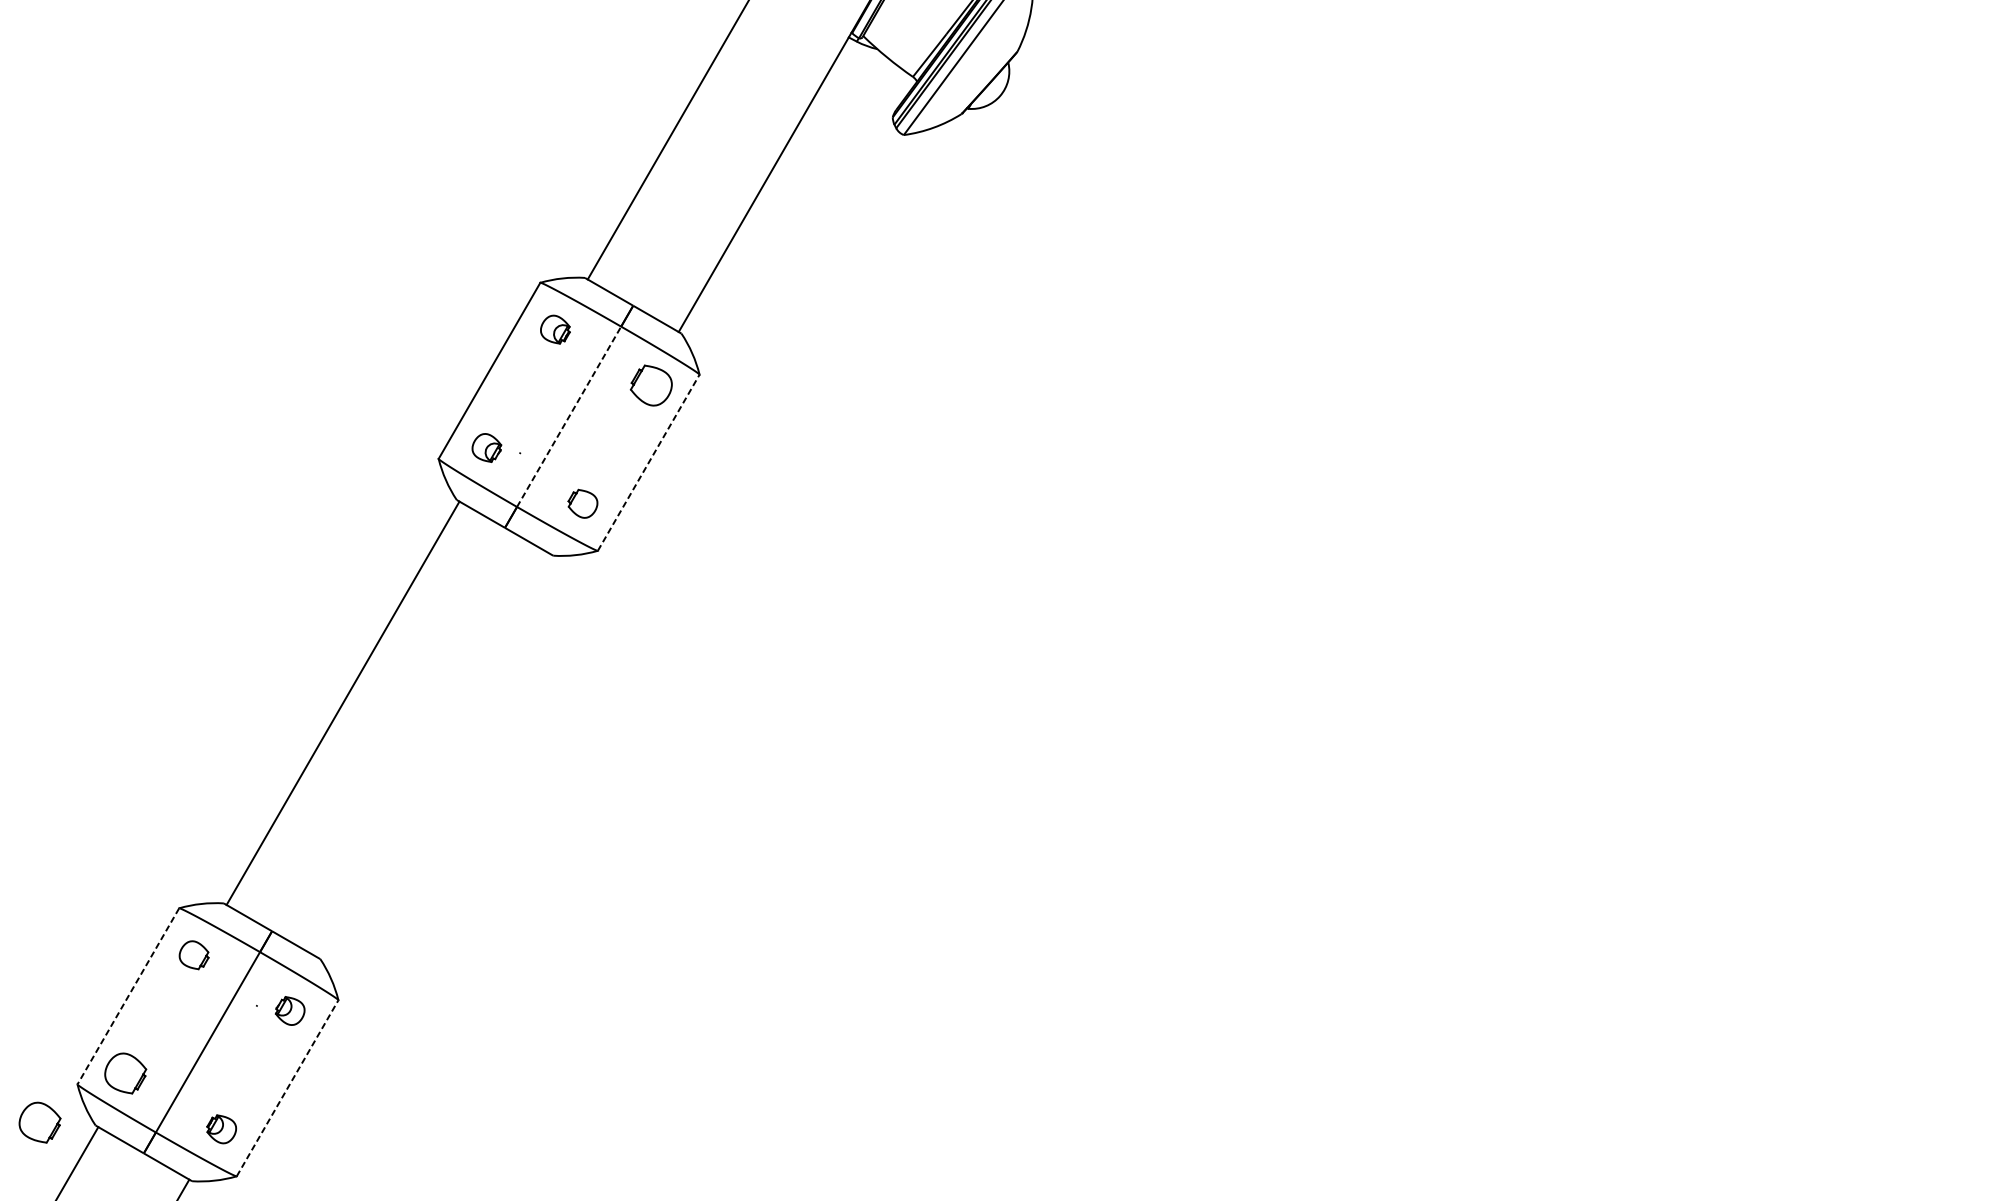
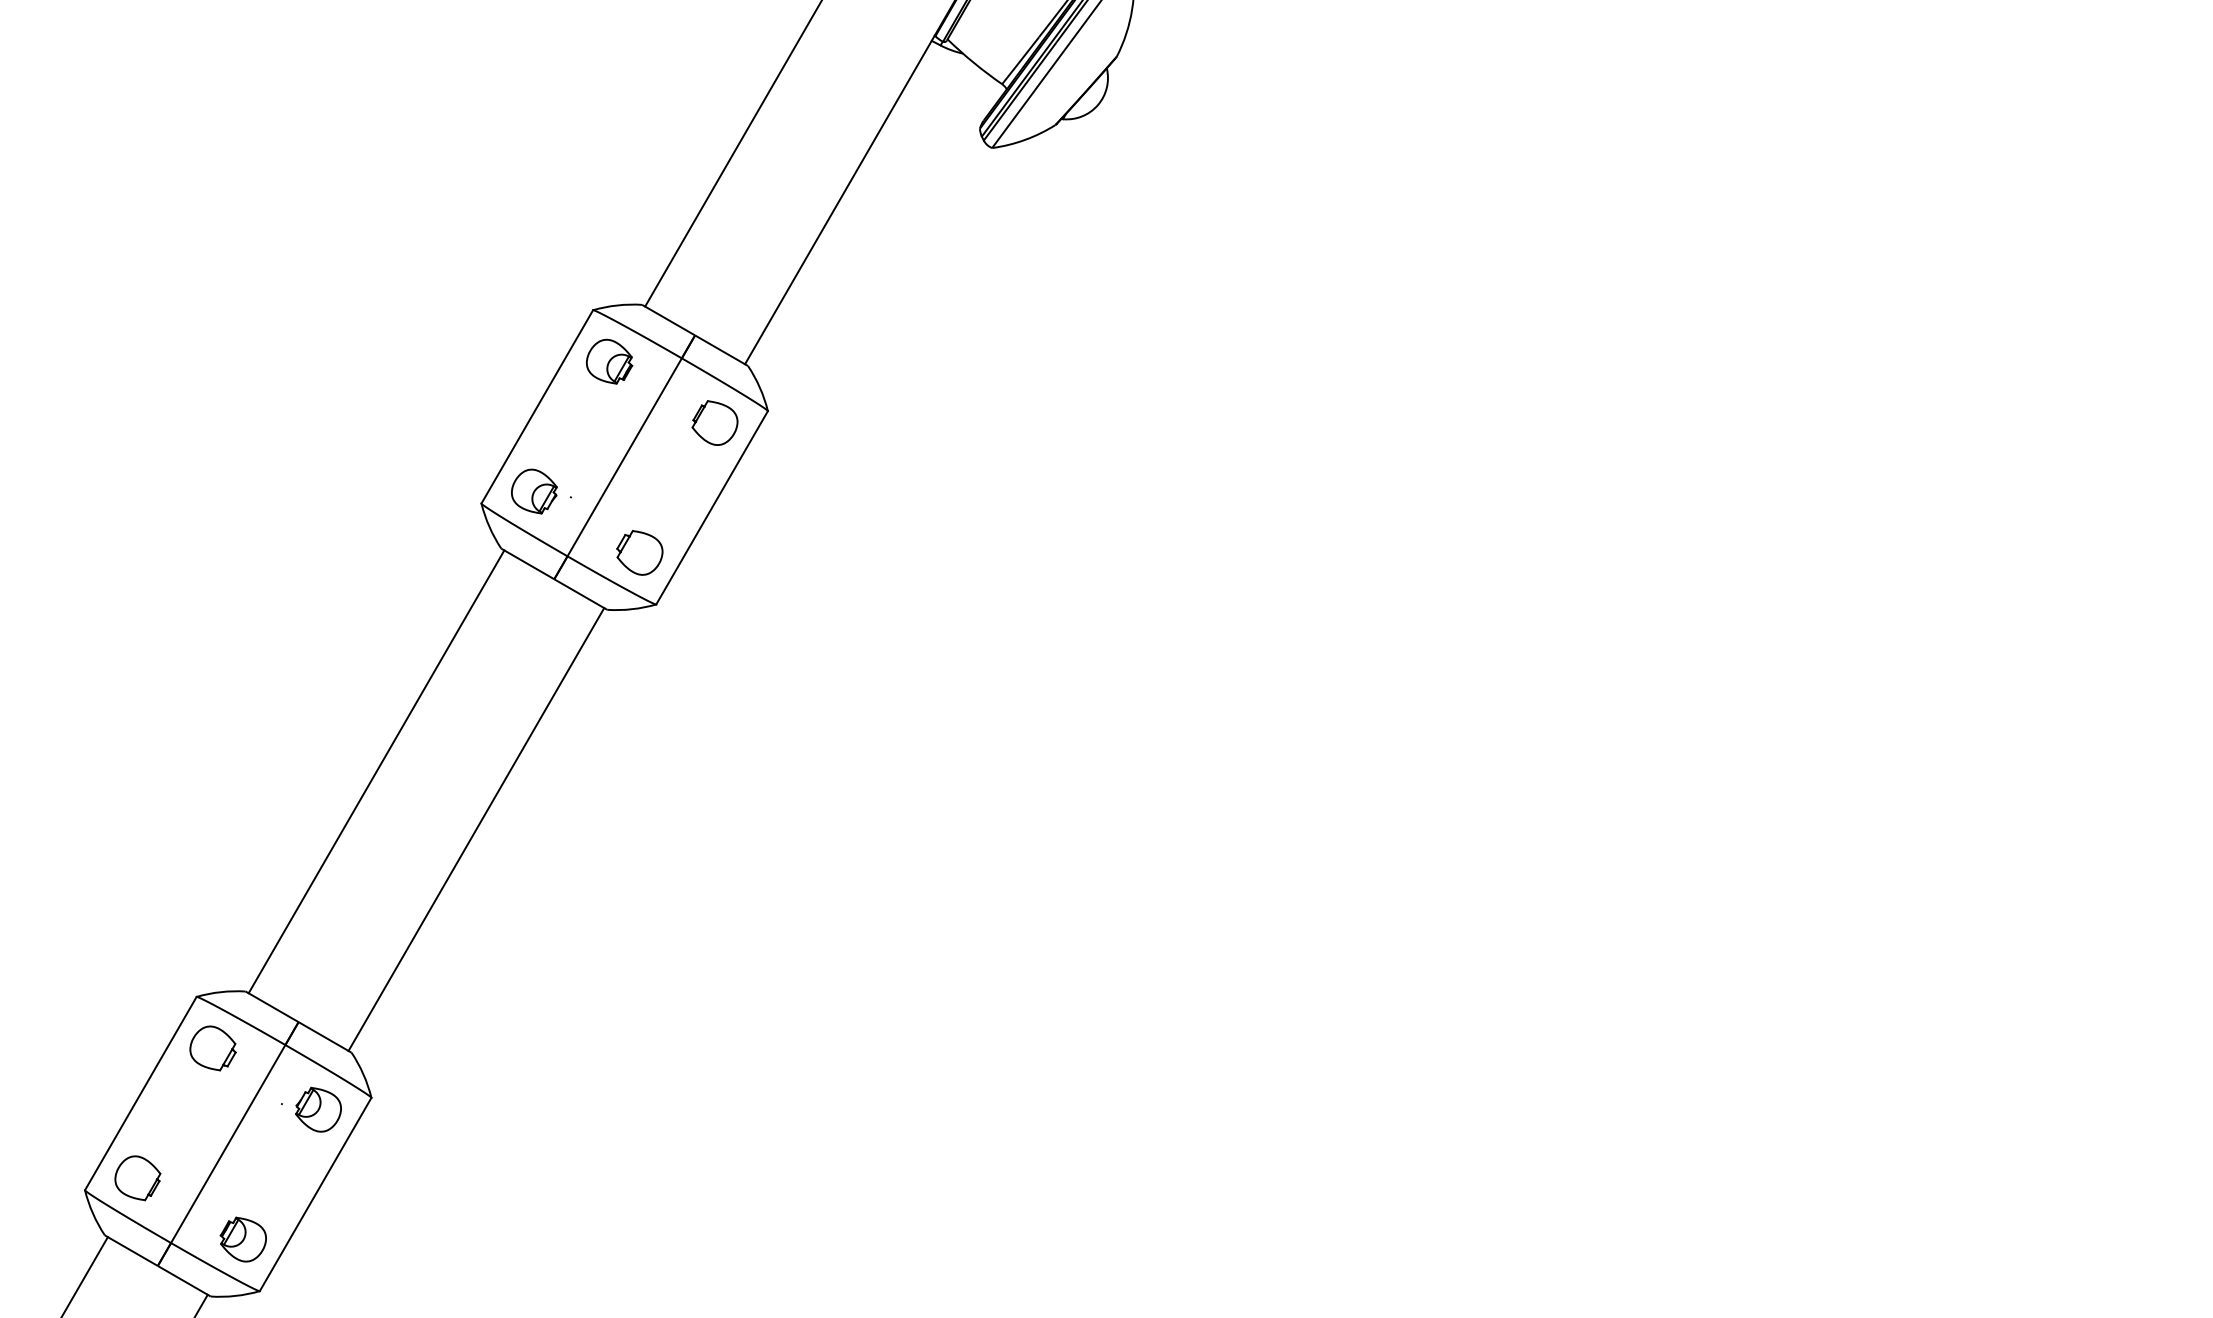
part: (555, 329) -> (609, 361), size x1.43
line: (568, 416) -> (624, 456), dashed -> solid
part: (486, 447) -> (534, 491), size x1.43
line: (649, 462) -> (712, 507), dashed -> solid
part: (582, 503) -> (639, 552), size x1.43
line: (434, 755) -> (476, 829), added
part: (193, 955) -> (212, 1048), size x1.43
line: (128, 996) -> (140, 1093), dashed -> solid
part: (290, 1010) -> (318, 1109), size x1.43
line: (287, 1088) -> (315, 1194), dashed -> solid
part: (39, 1122) -> (43, 1232), removed
part: (220, 1129) -> (242, 1239), size x1.43

